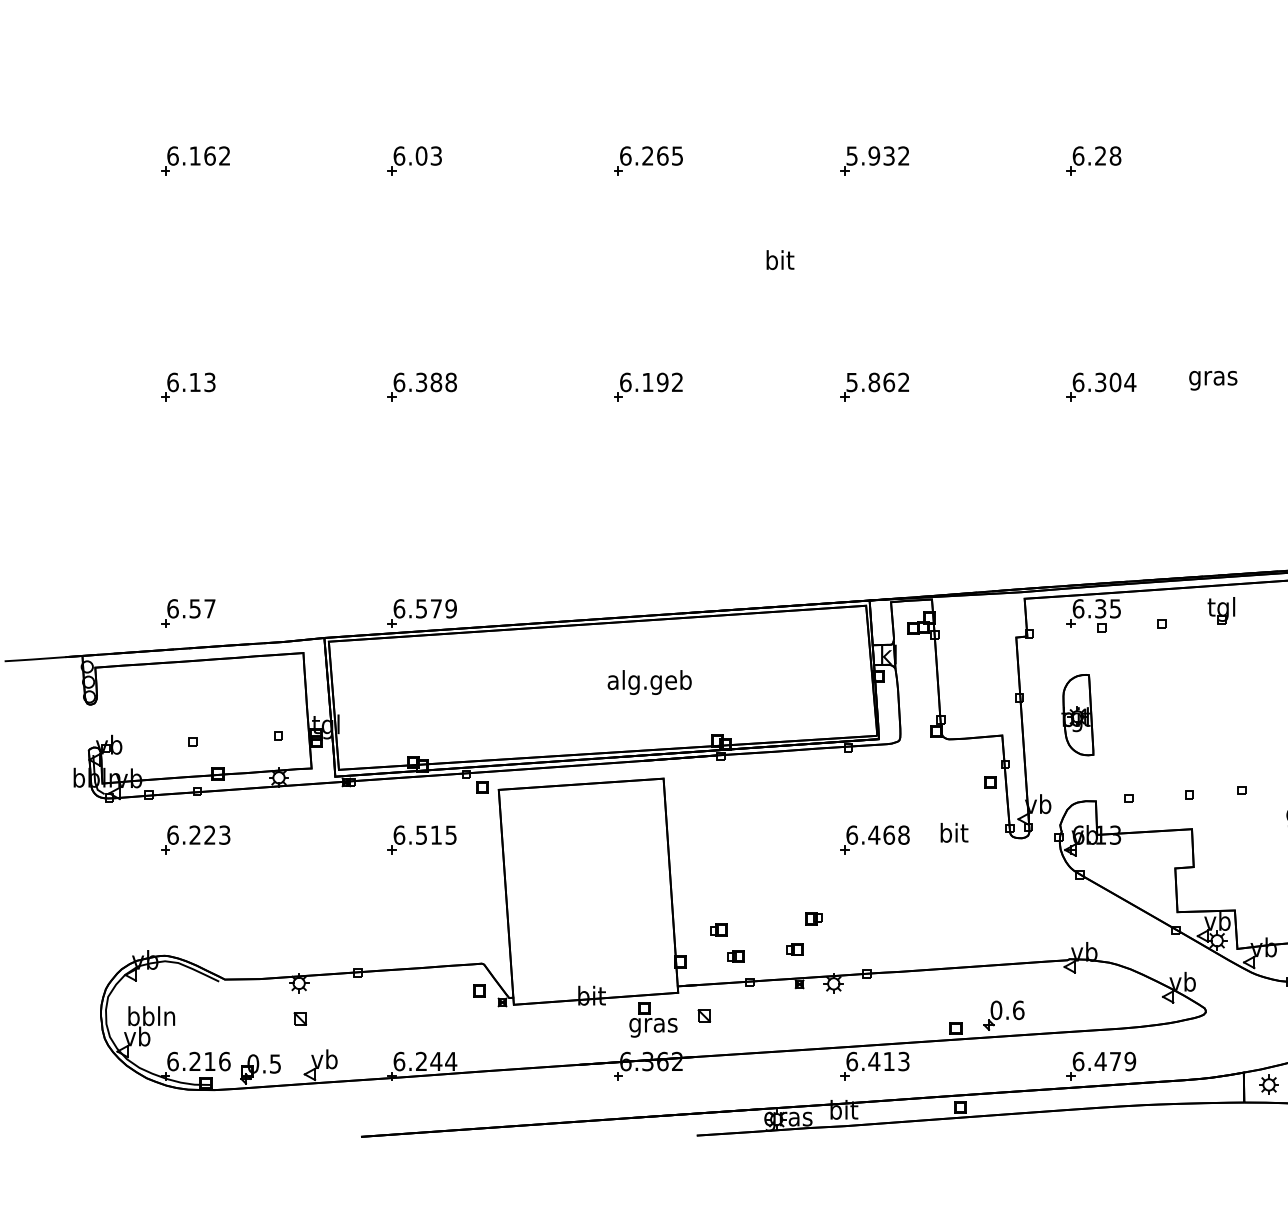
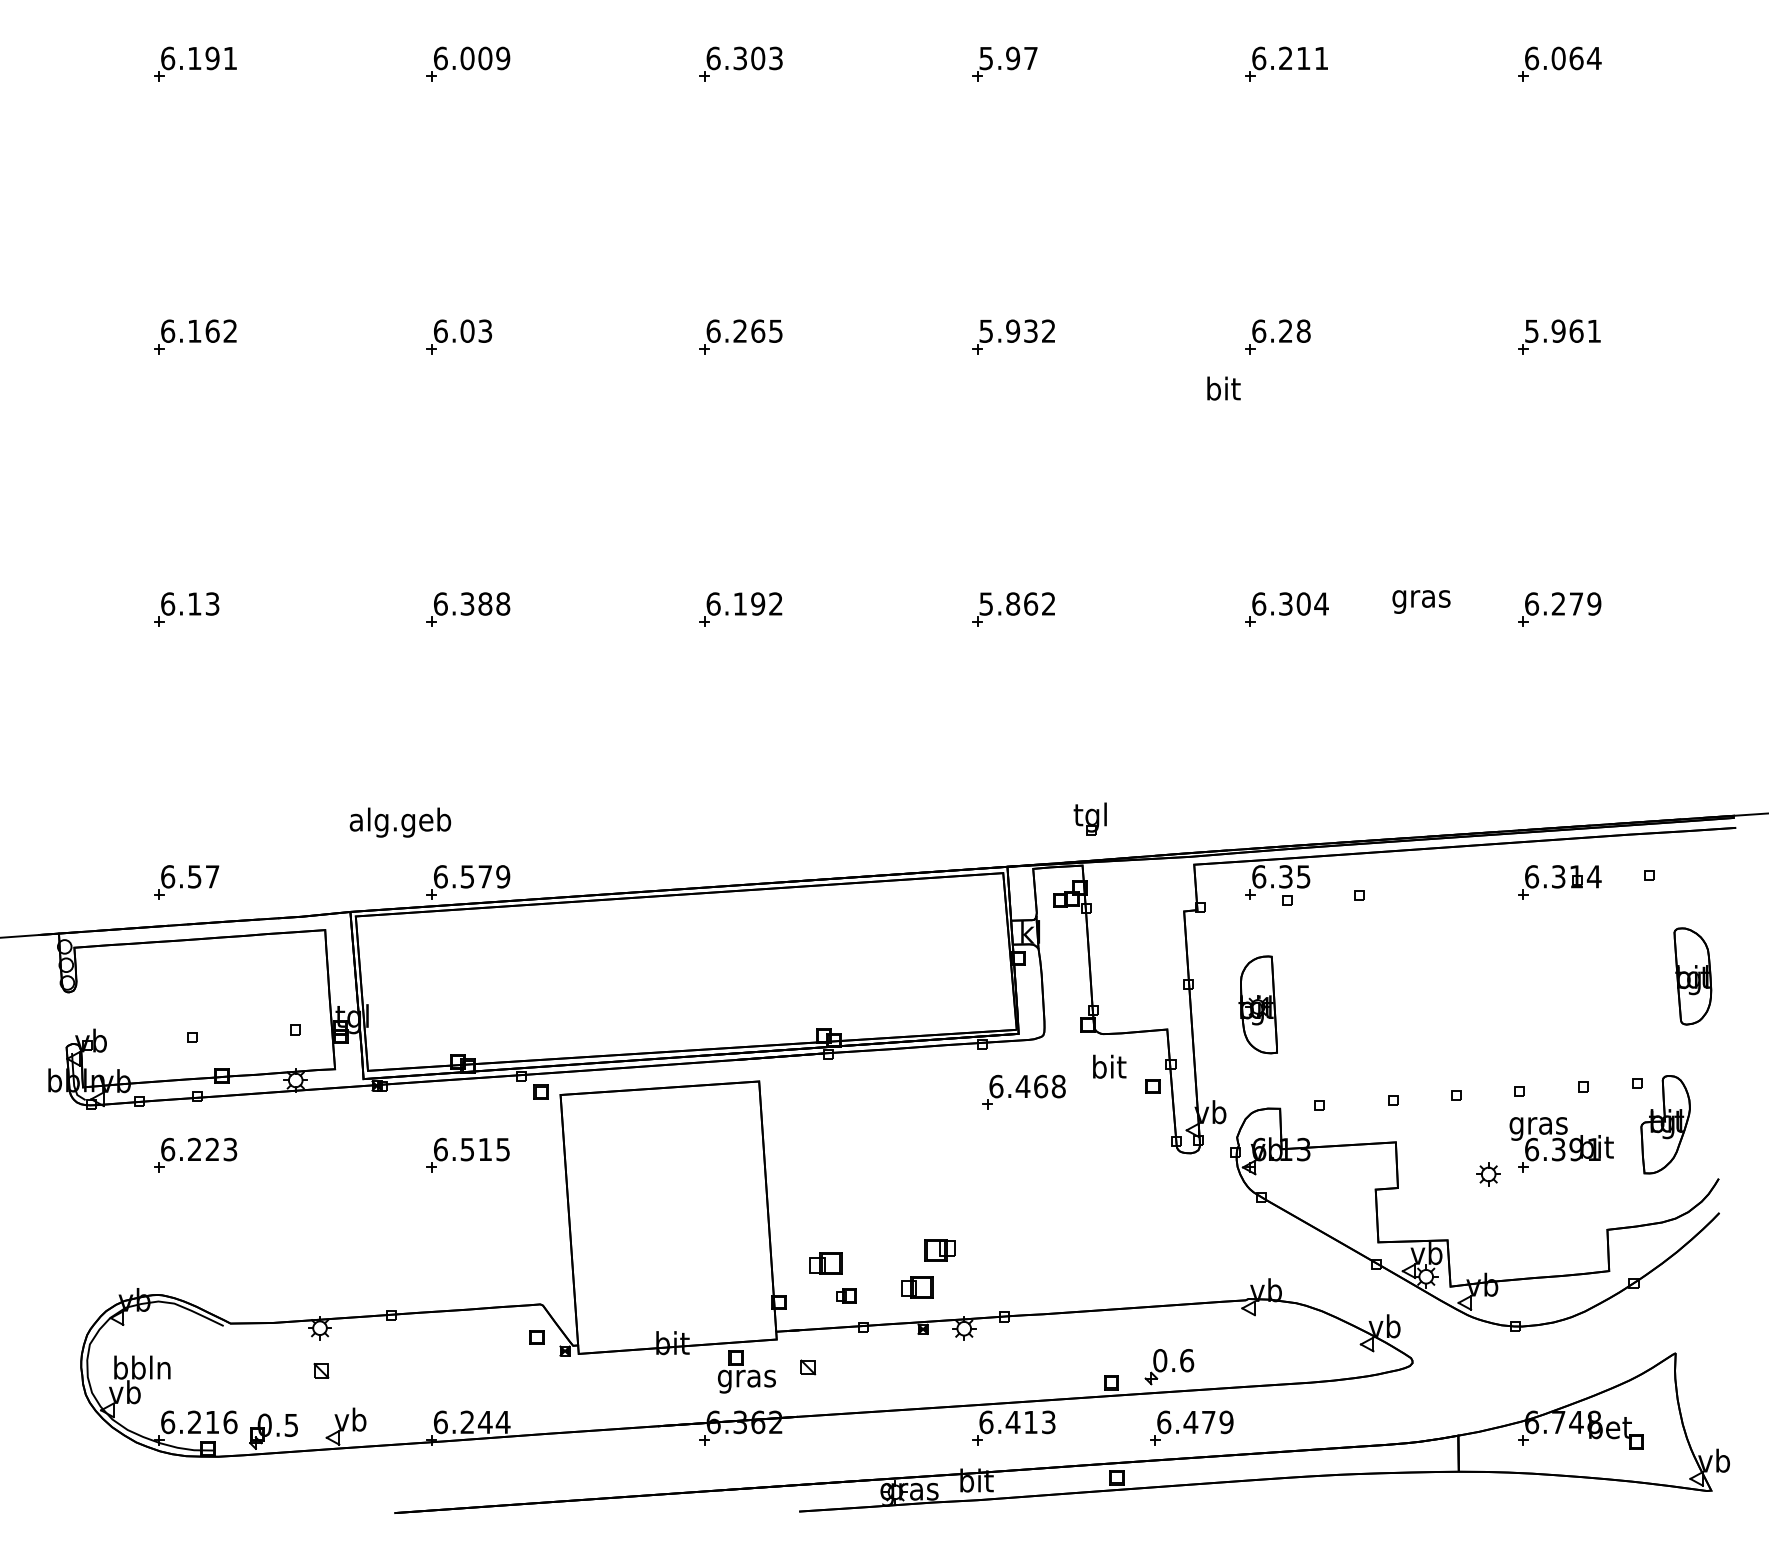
text: (780, 260) -> (1223, 388), moved
part: (1220, 610) -> (1089, 818), moved
text: (649, 682) -> (400, 822), moved
text: (954, 832) -> (1109, 1066), moved
part: (874, 839) -> (1023, 1091), moved
part: (814, 918) -> (940, 1250), size x1.6
part: (718, 929) -> (825, 1263), size x1.6
part: (795, 949) -> (917, 1287), size x1.6
part: (1101, 1065) -> (1191, 1427), moved
part: (1268, 1084) -> (1488, 1174), moved

